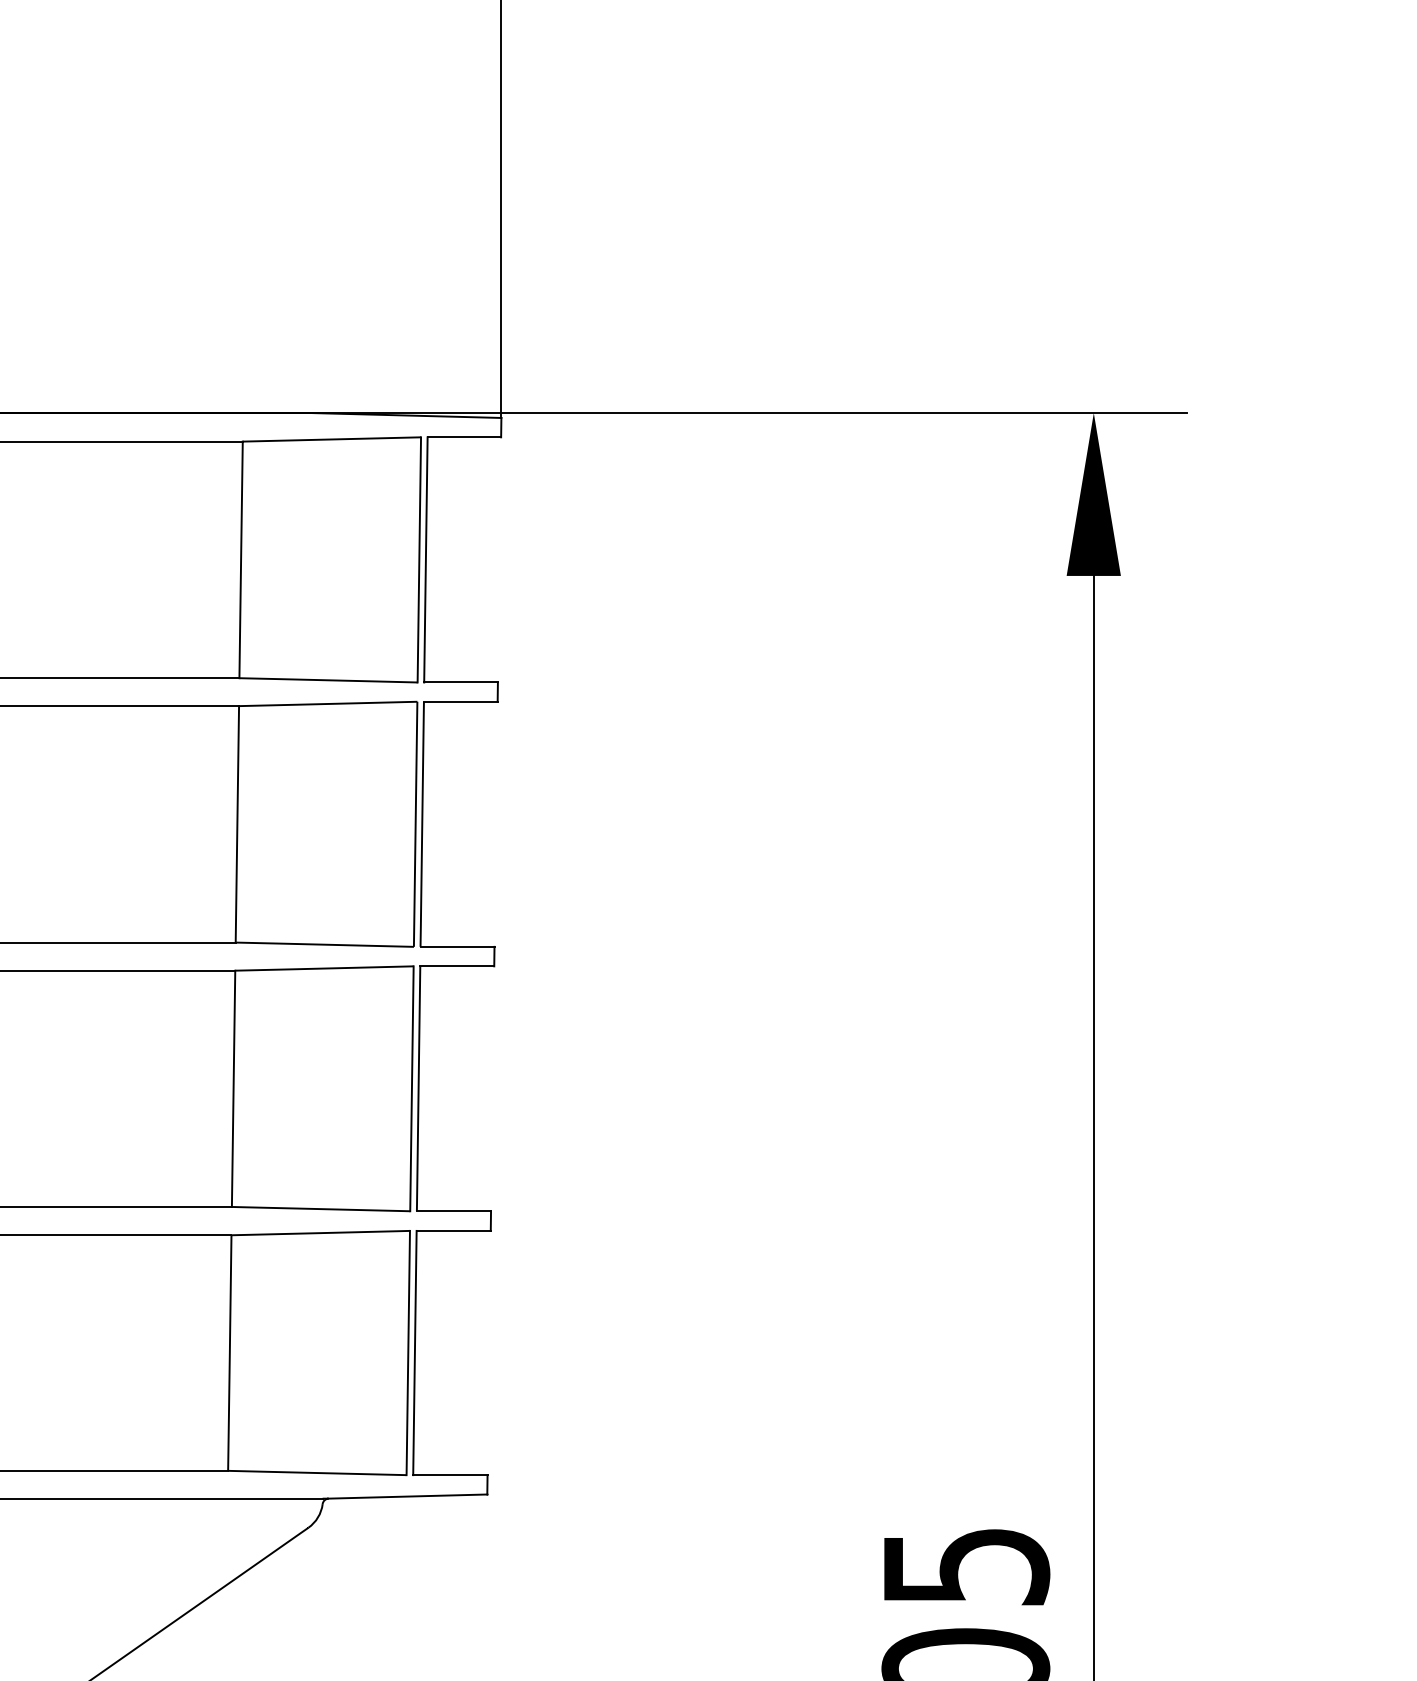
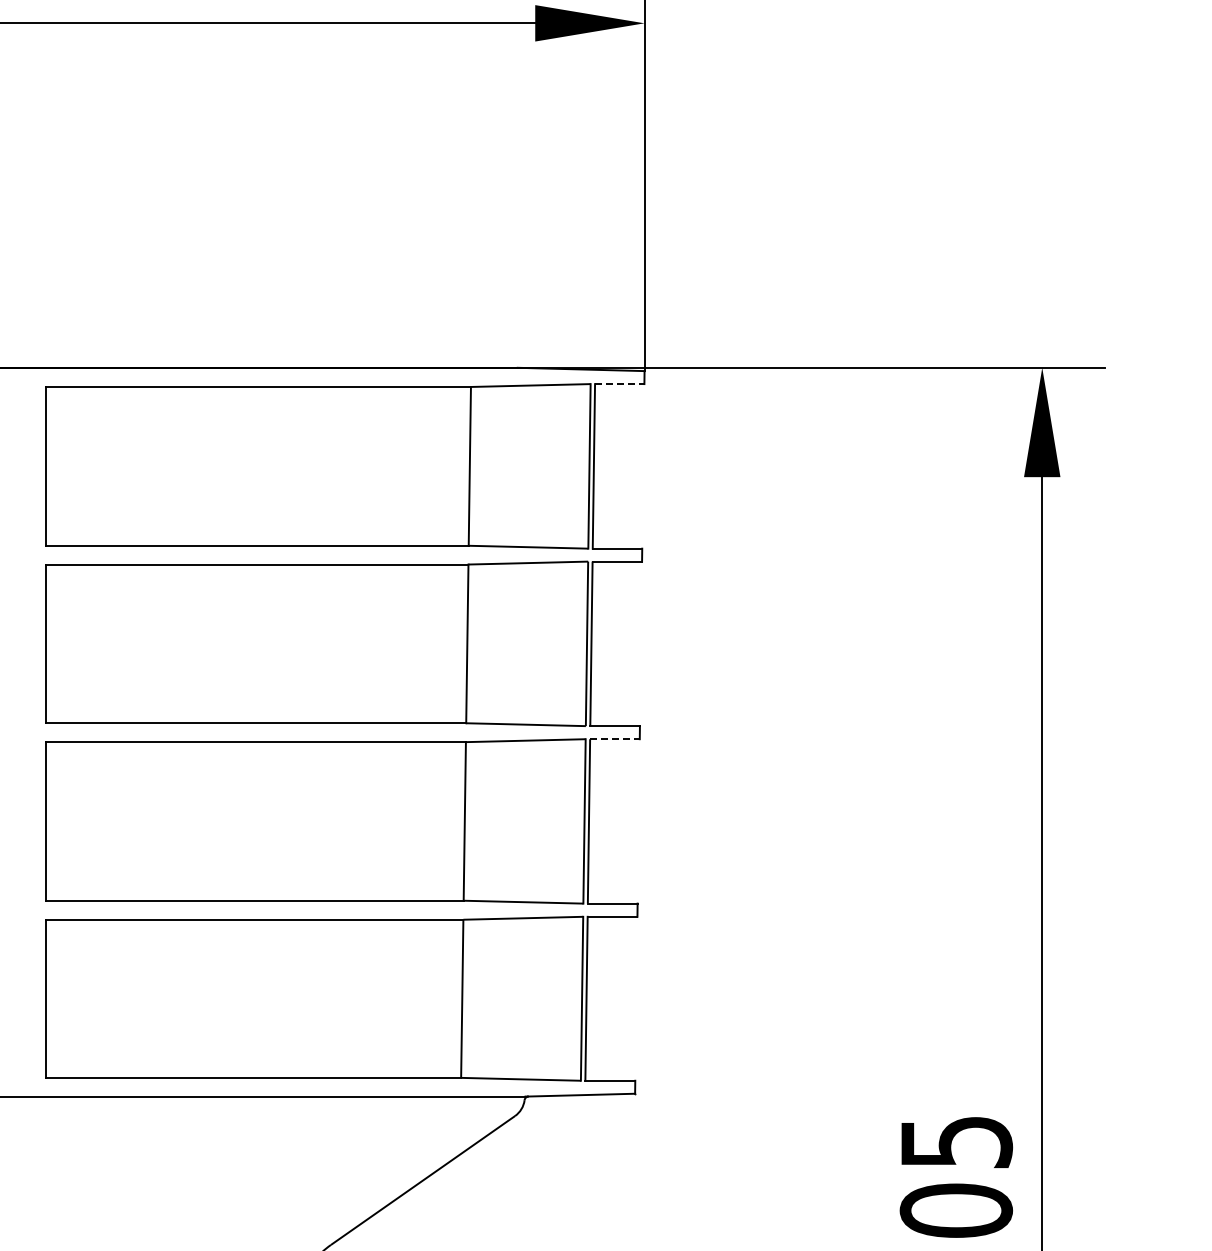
line: (464, 437) -> (619, 384), solid -> dashed
line: (456, 966) -> (614, 739), solid -> dashed

